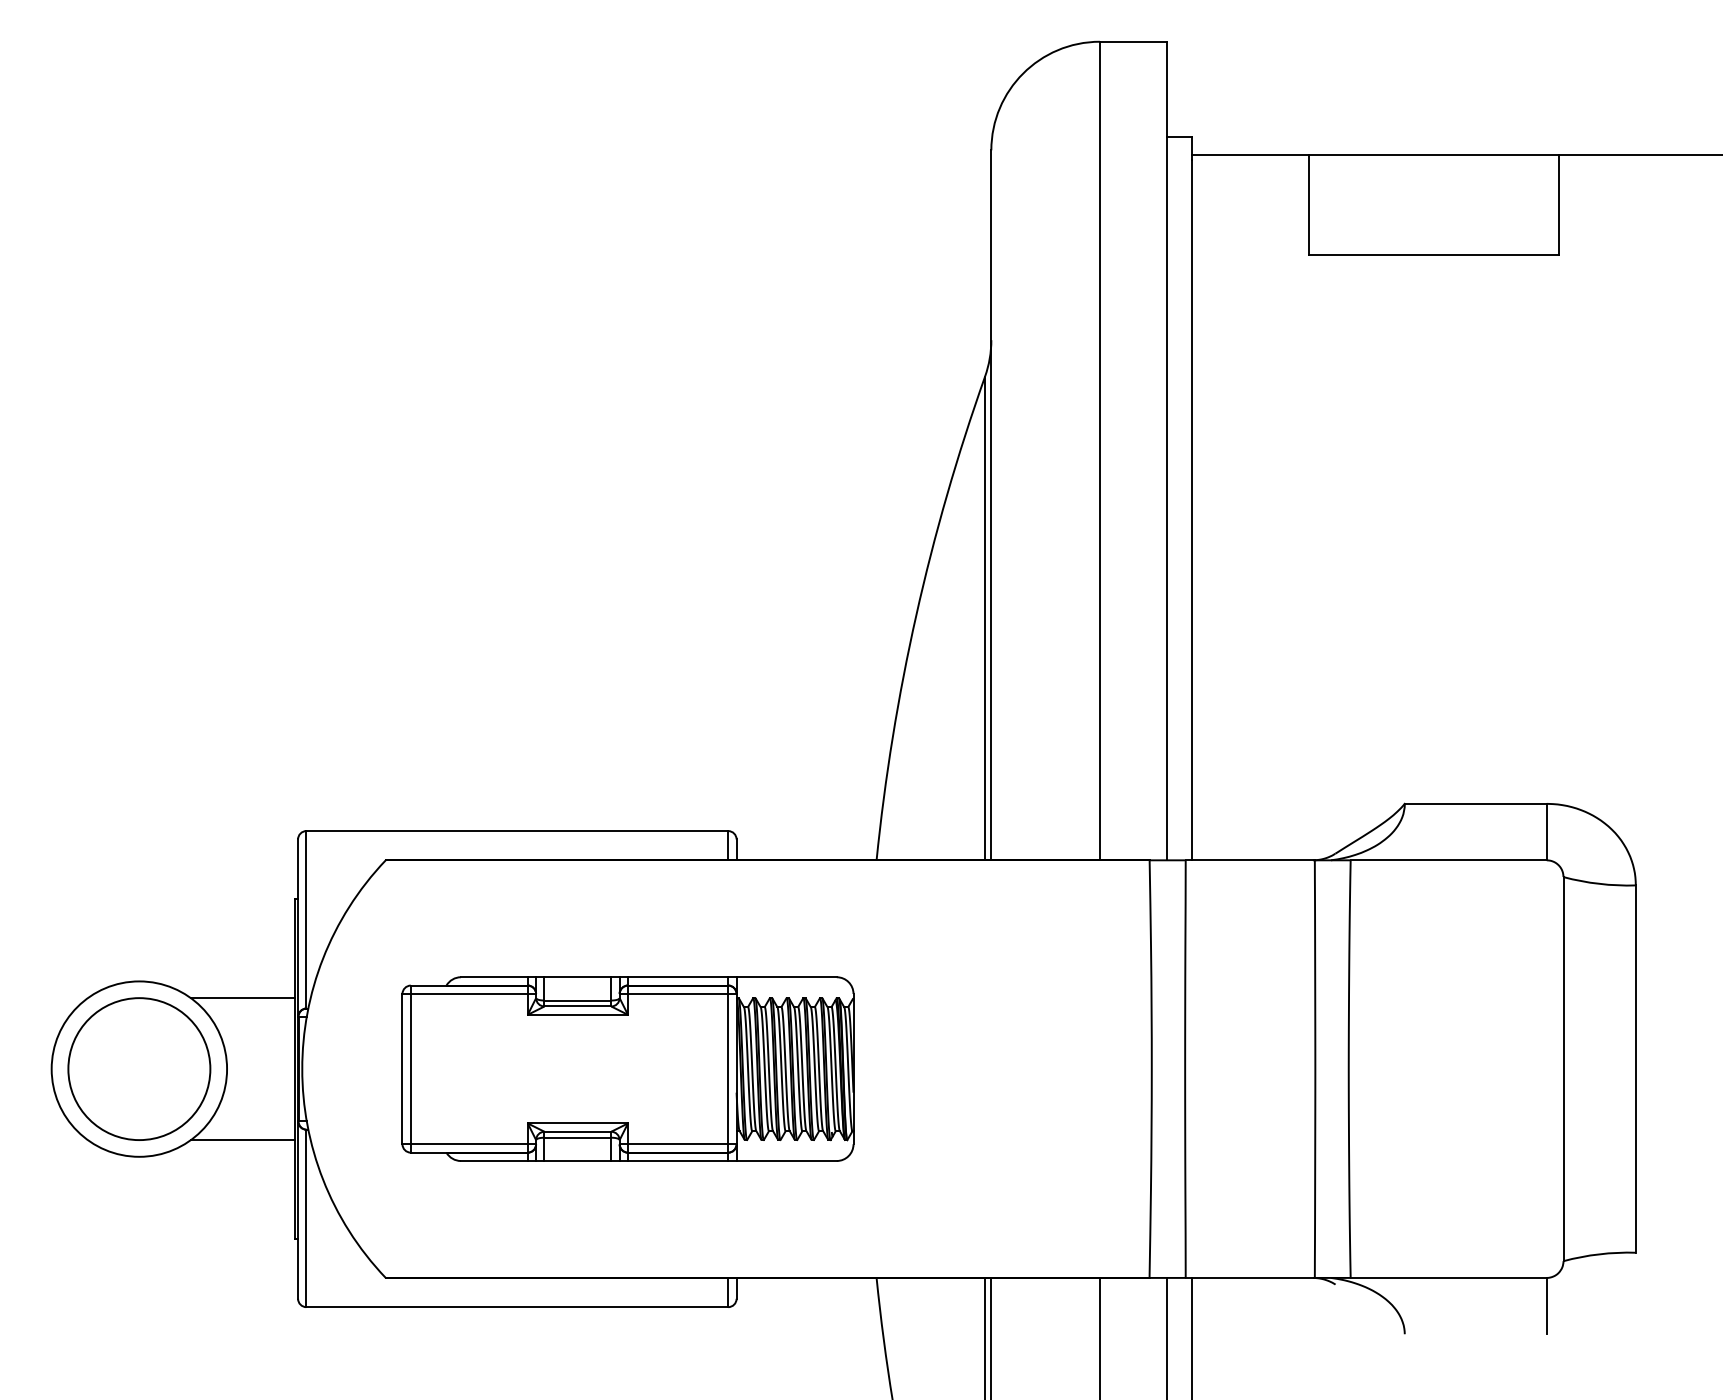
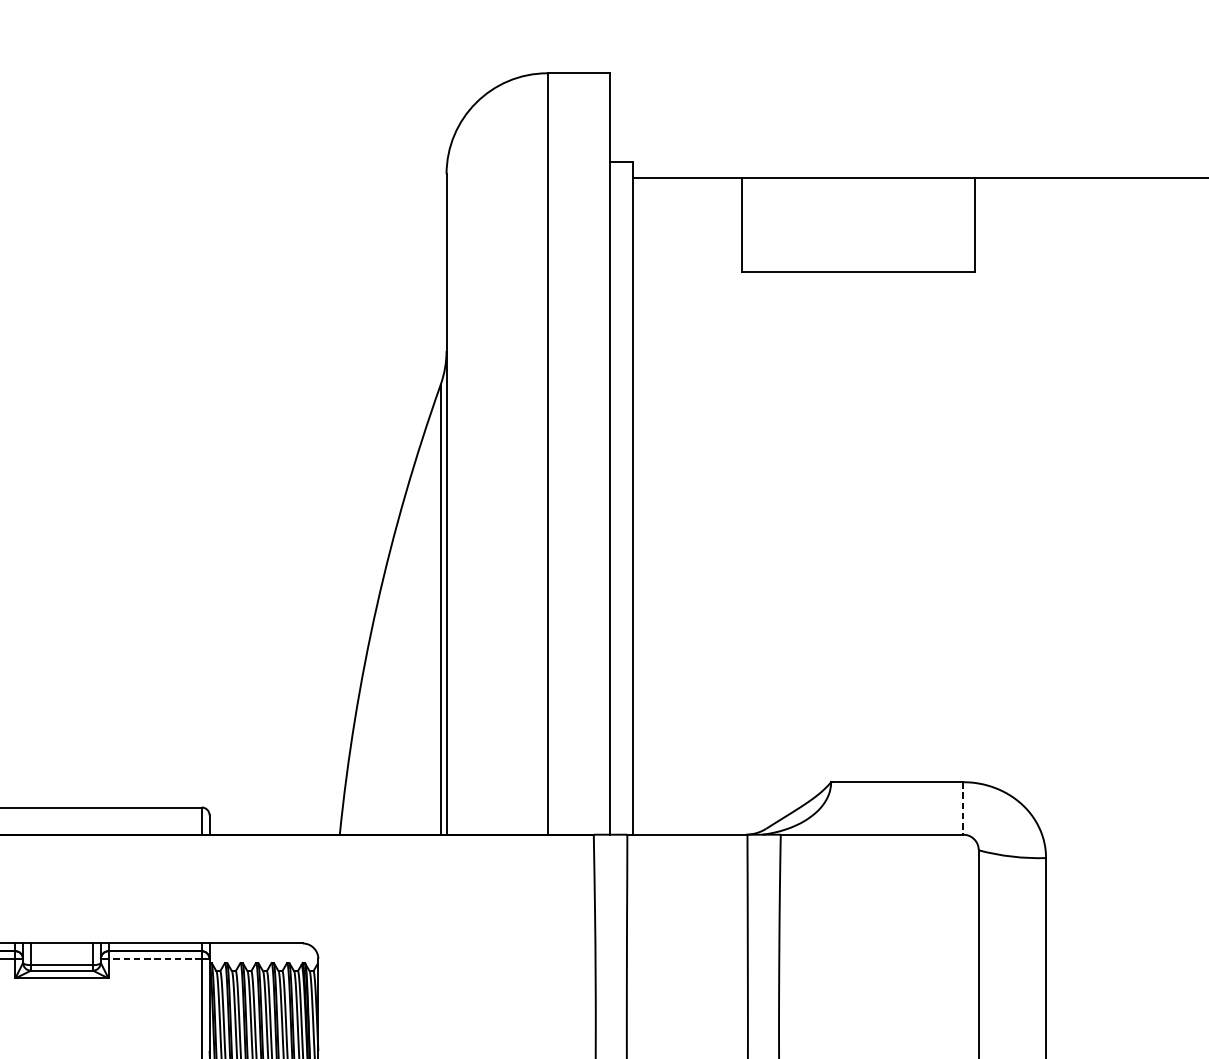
line: (1546, 832) -> (962, 808), solid -> dashed
line: (677, 993) -> (154, 958), solid -> dashed

